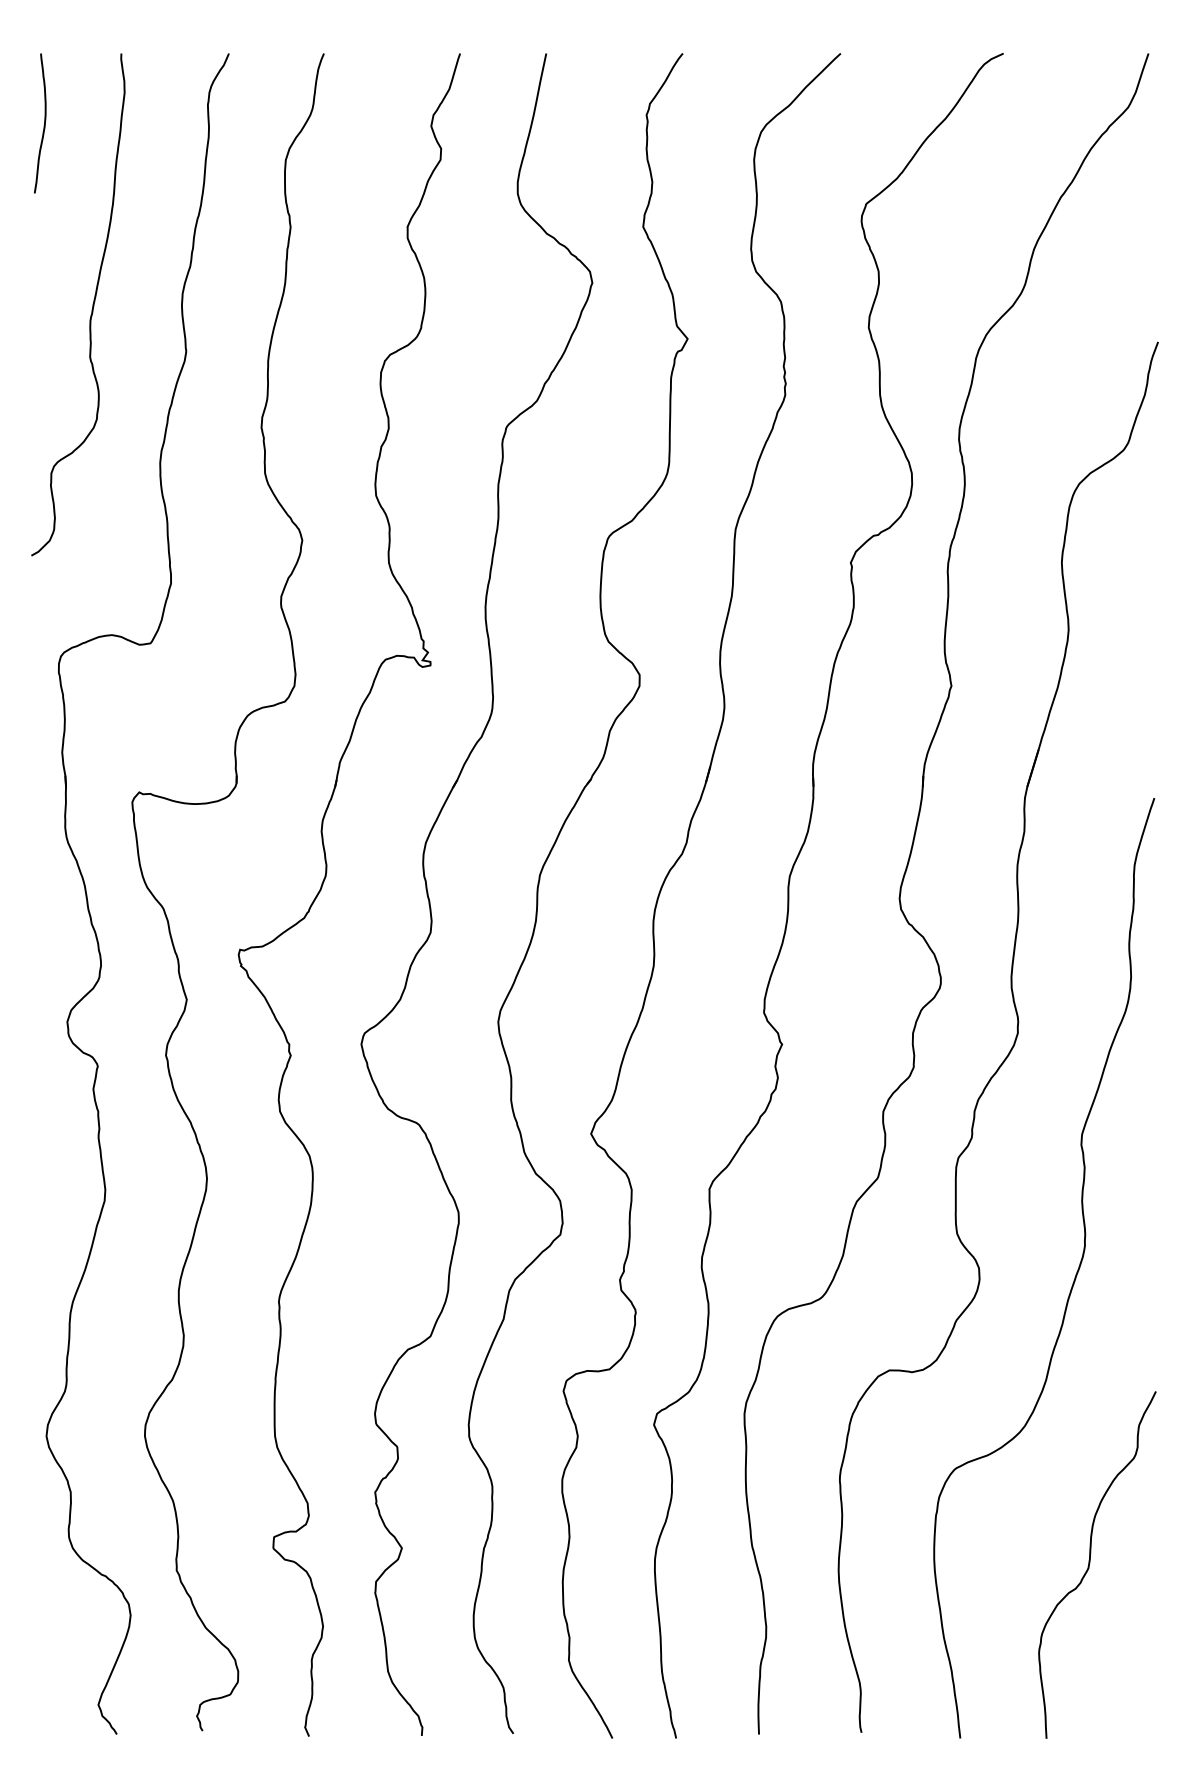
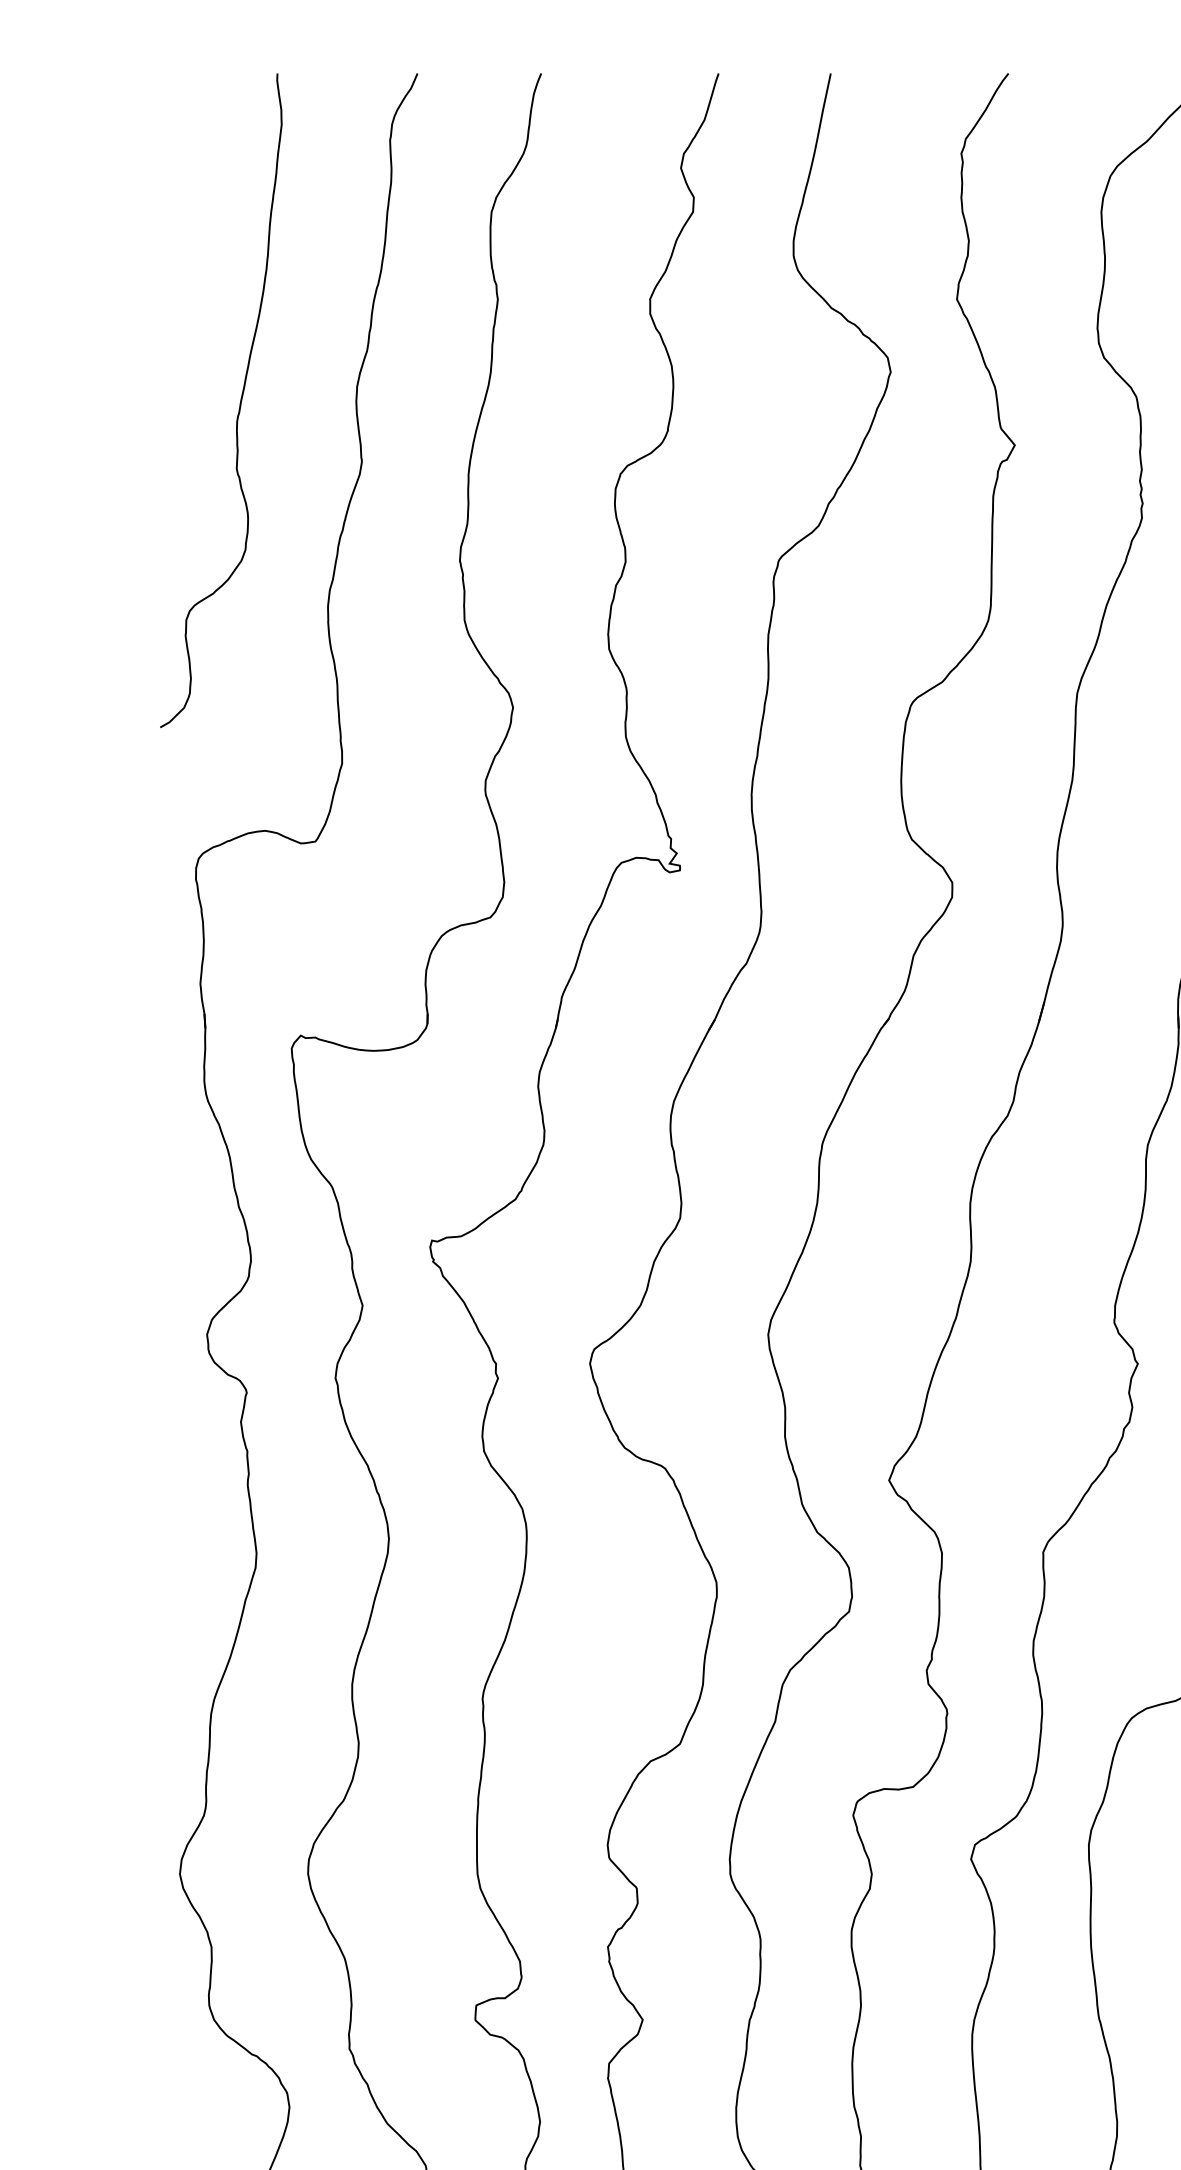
curve: (43, 125) -> (176, 167), removed

